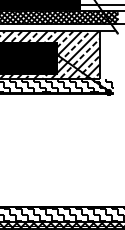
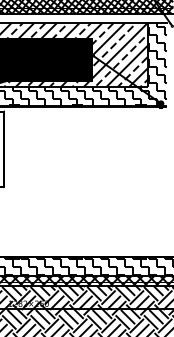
hatch: (106, 54) -> (157, 54), added

